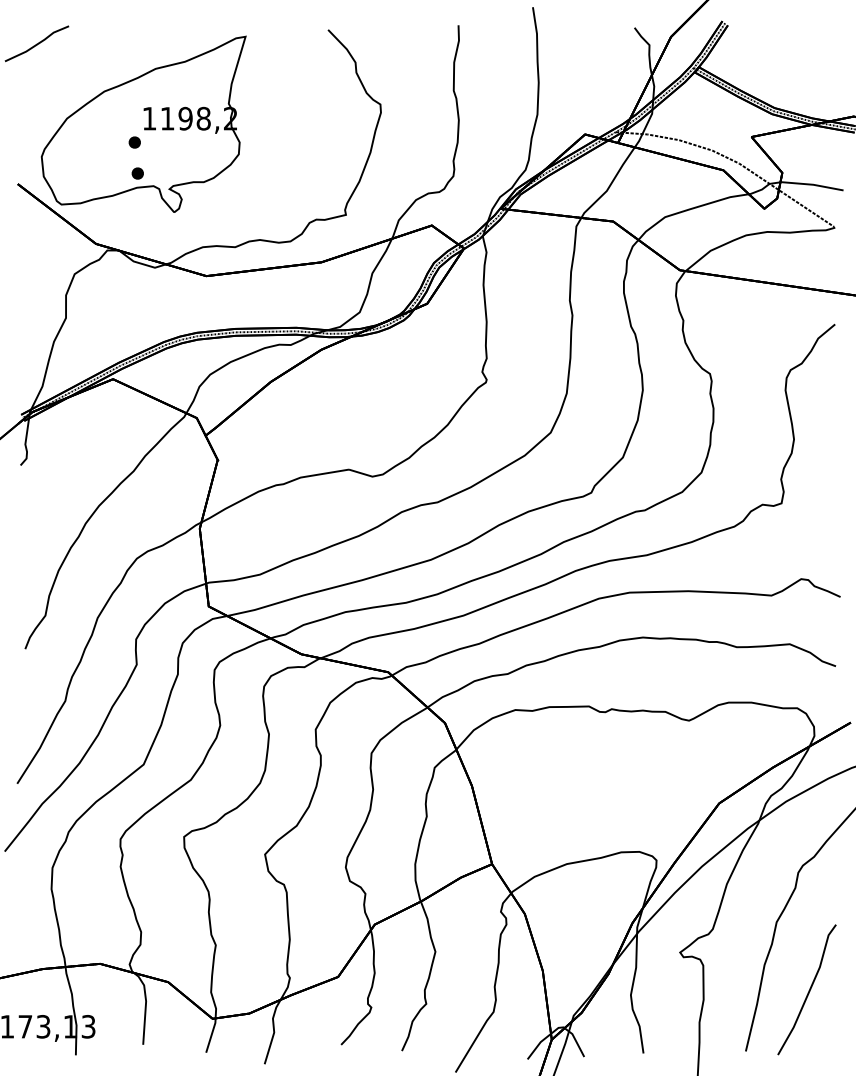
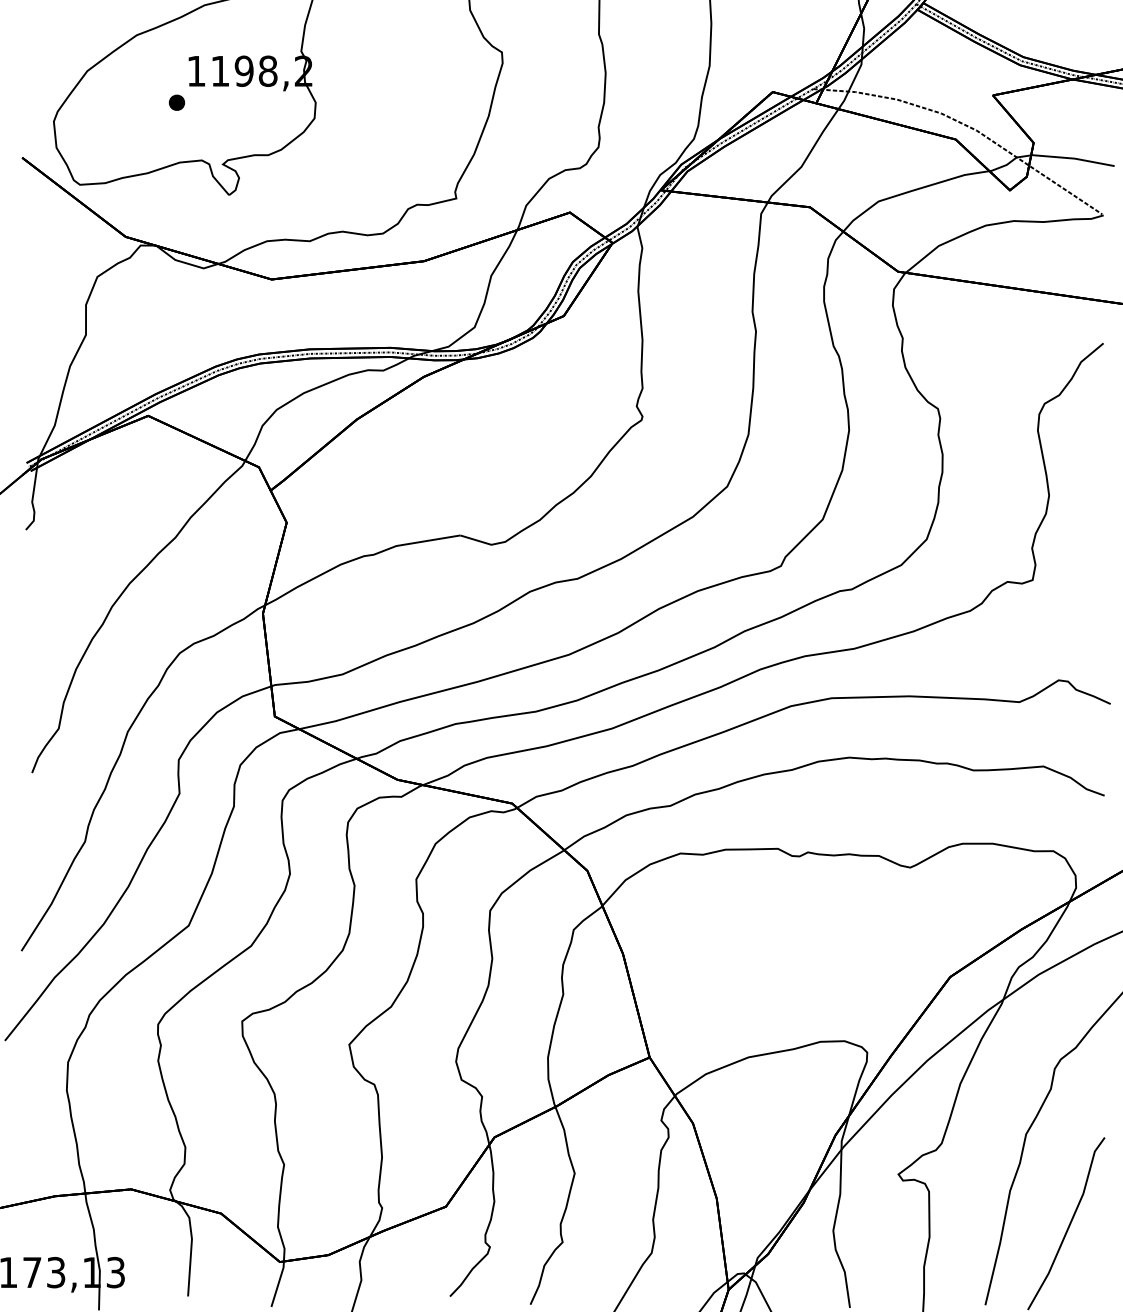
part: (137, 173) -> (180, 143), removed

